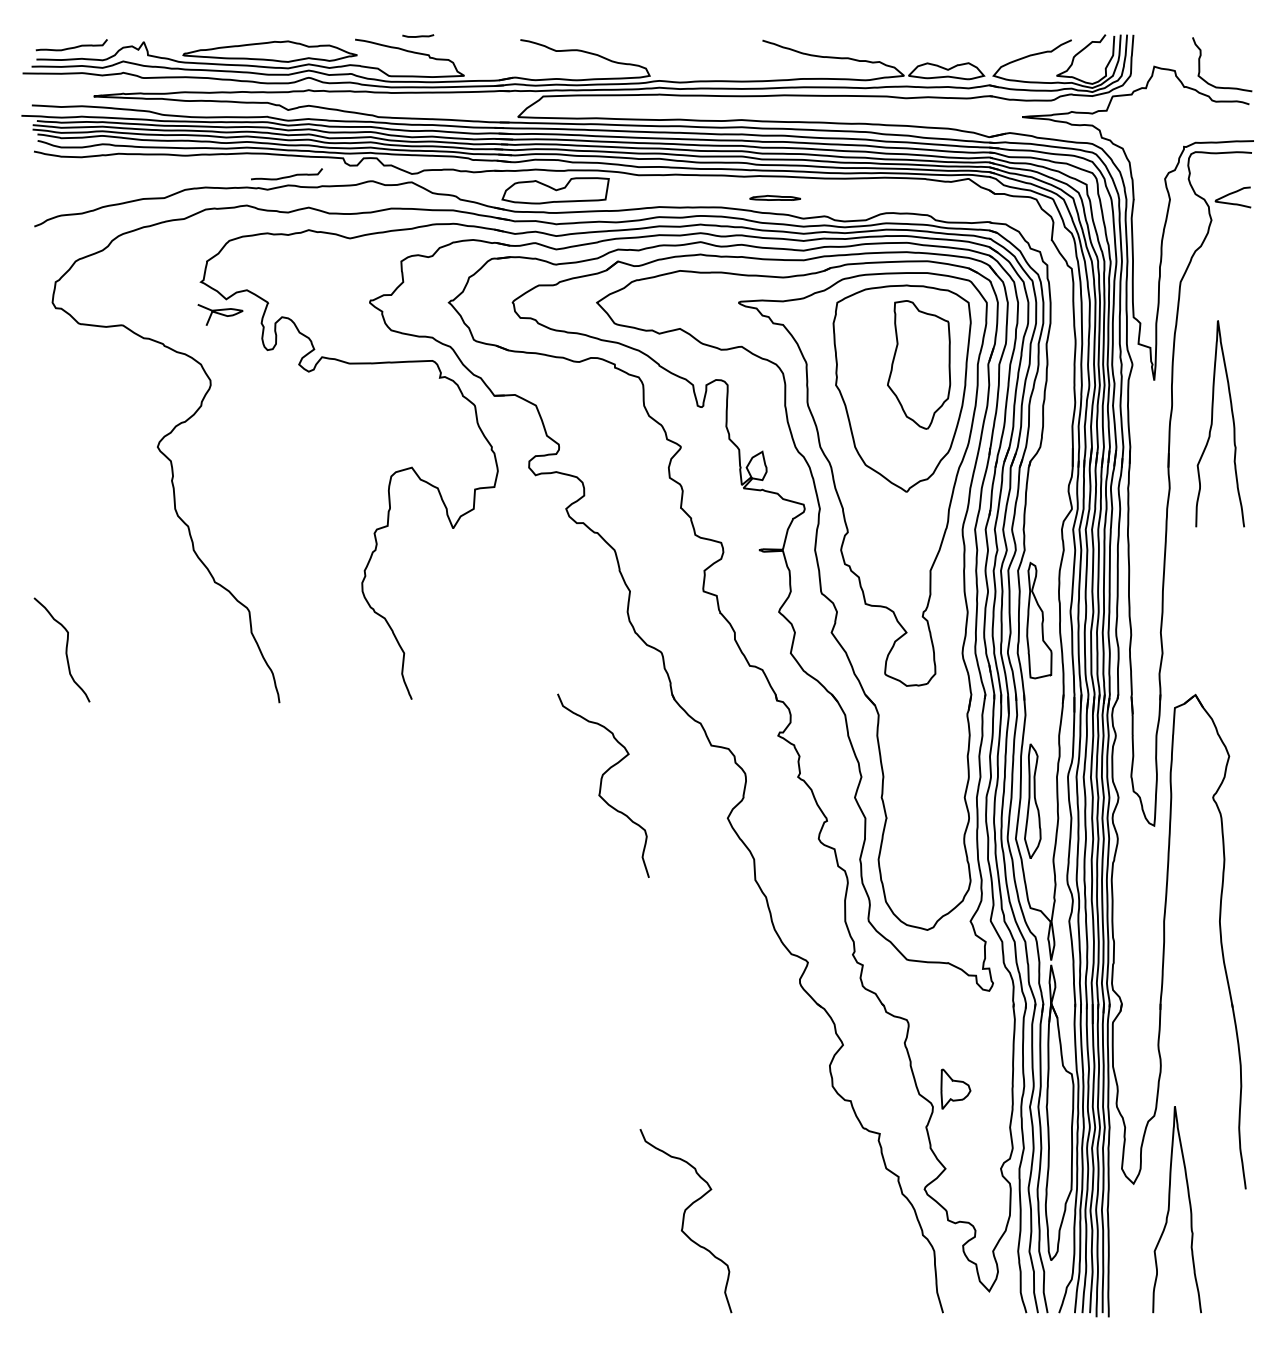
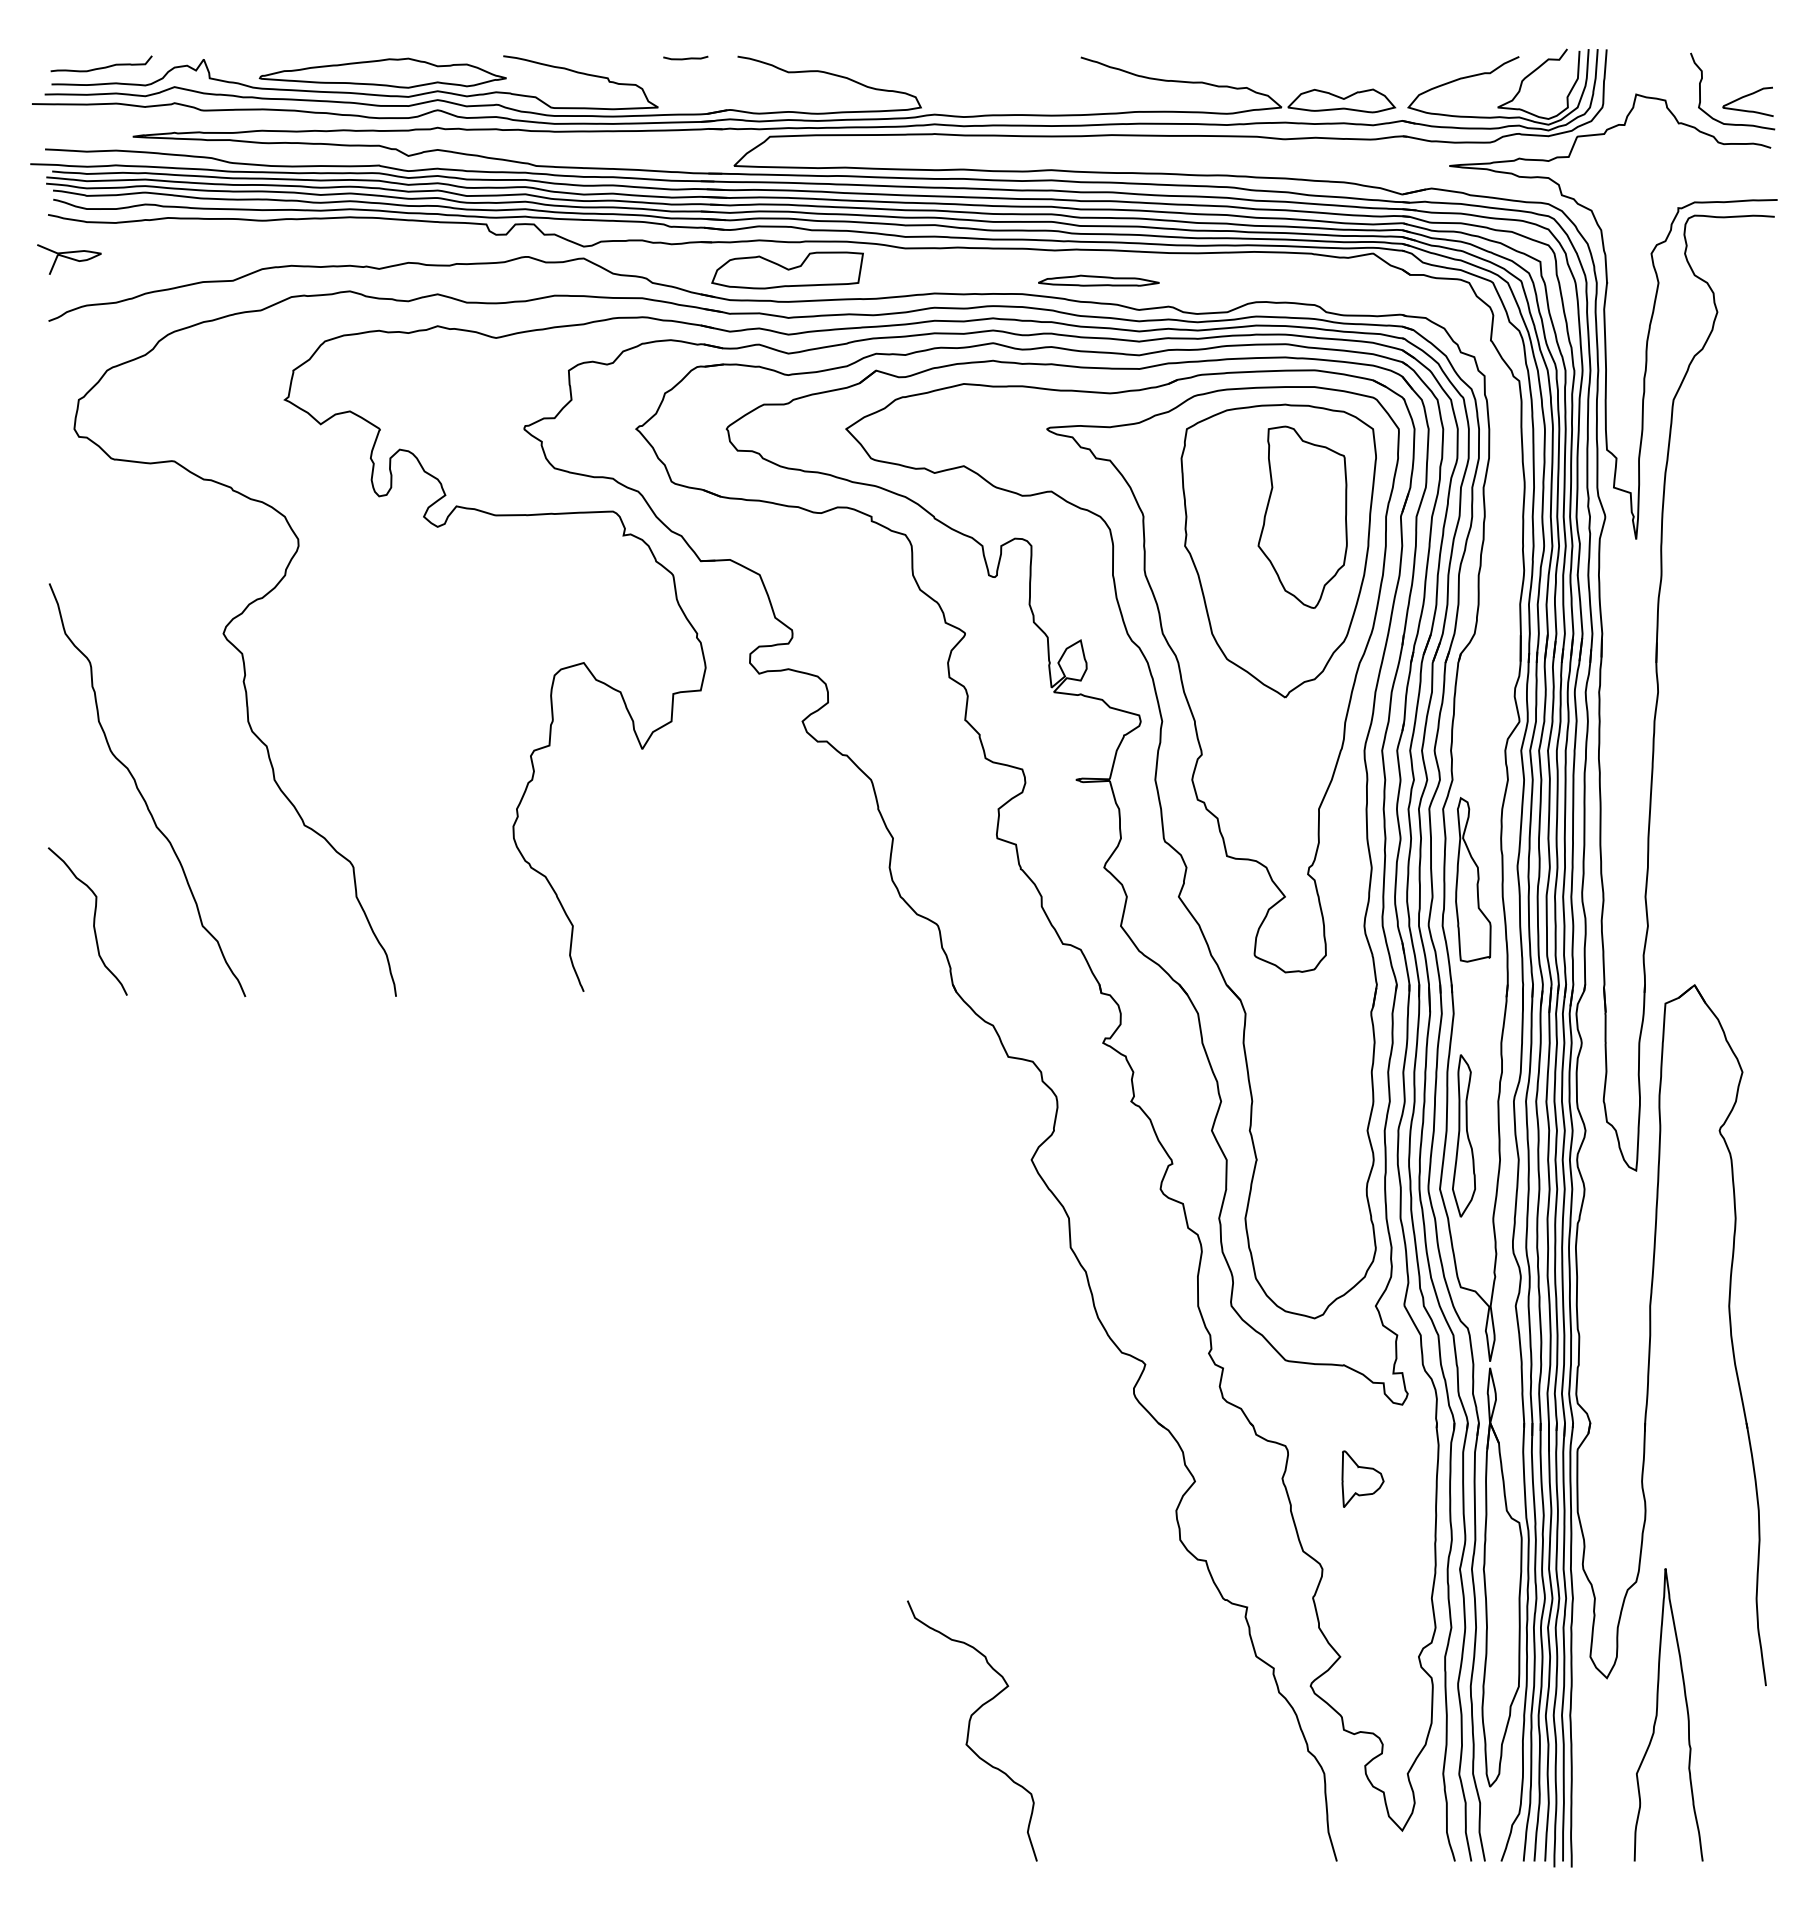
curve: (418, 36) -> (685, 58), moved
curve: (286, 176) -> (406, 250), removed
curve: (1231, 194) -> (1745, 97), moved
part: (774, 197) -> (1098, 280), size x1.67
curve: (220, 314) -> (69, 259), moved
curve: (1212, 423) -> (1718, 600), removed
curve: (100, 560) -> (142, 794), added
curve: (601, 785) -> (852, 1113), removed
part: (955, 1088) -> (1362, 1478), moved

